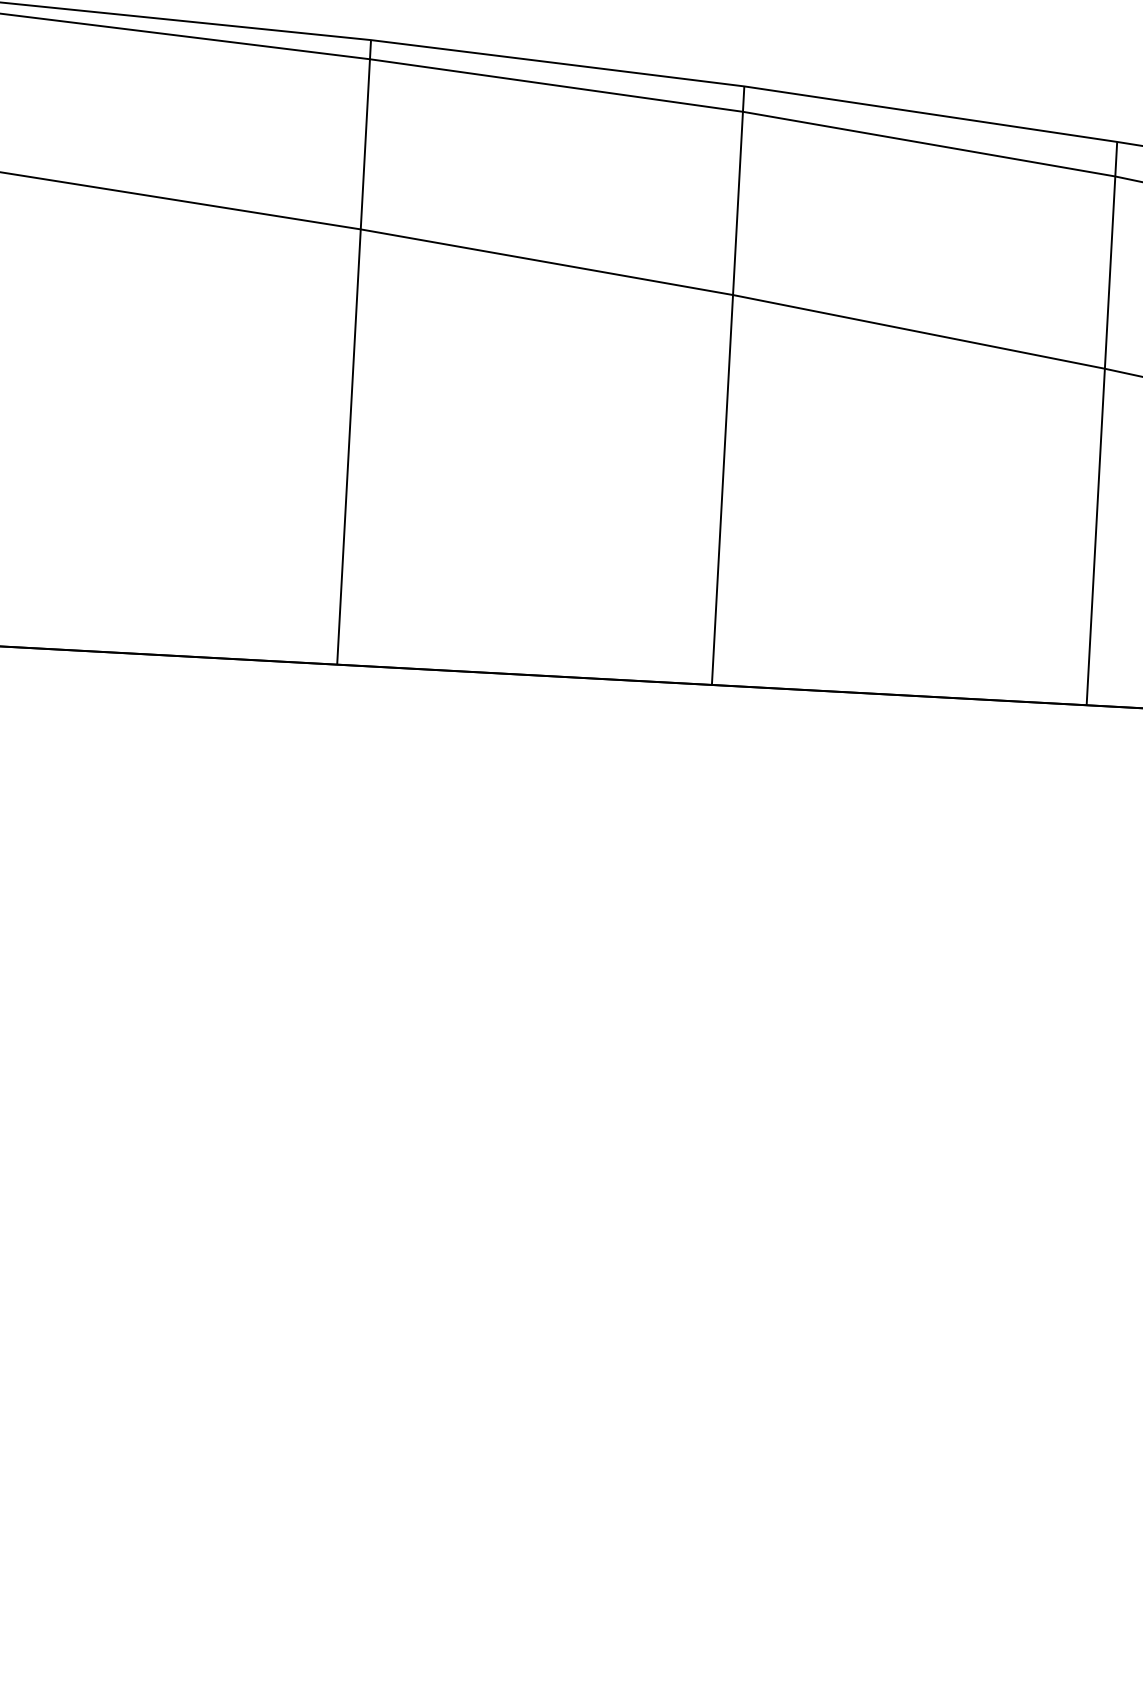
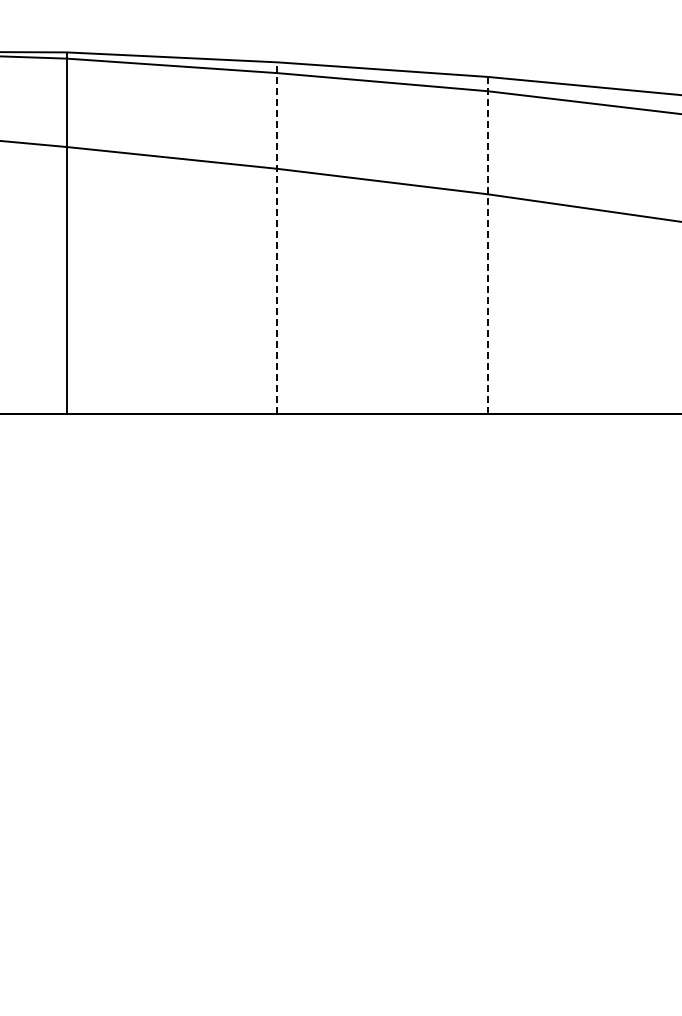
line: (354, 353) -> (277, 238), solid -> dashed
line: (728, 384) -> (488, 244), solid -> dashed

